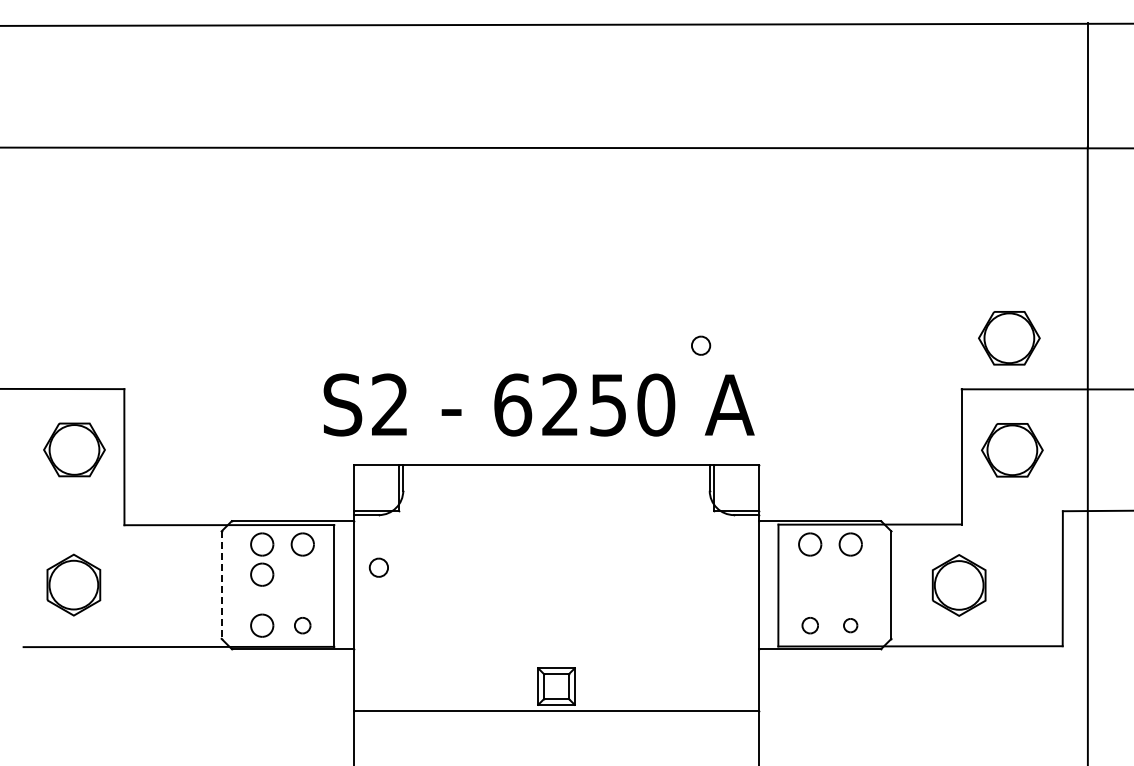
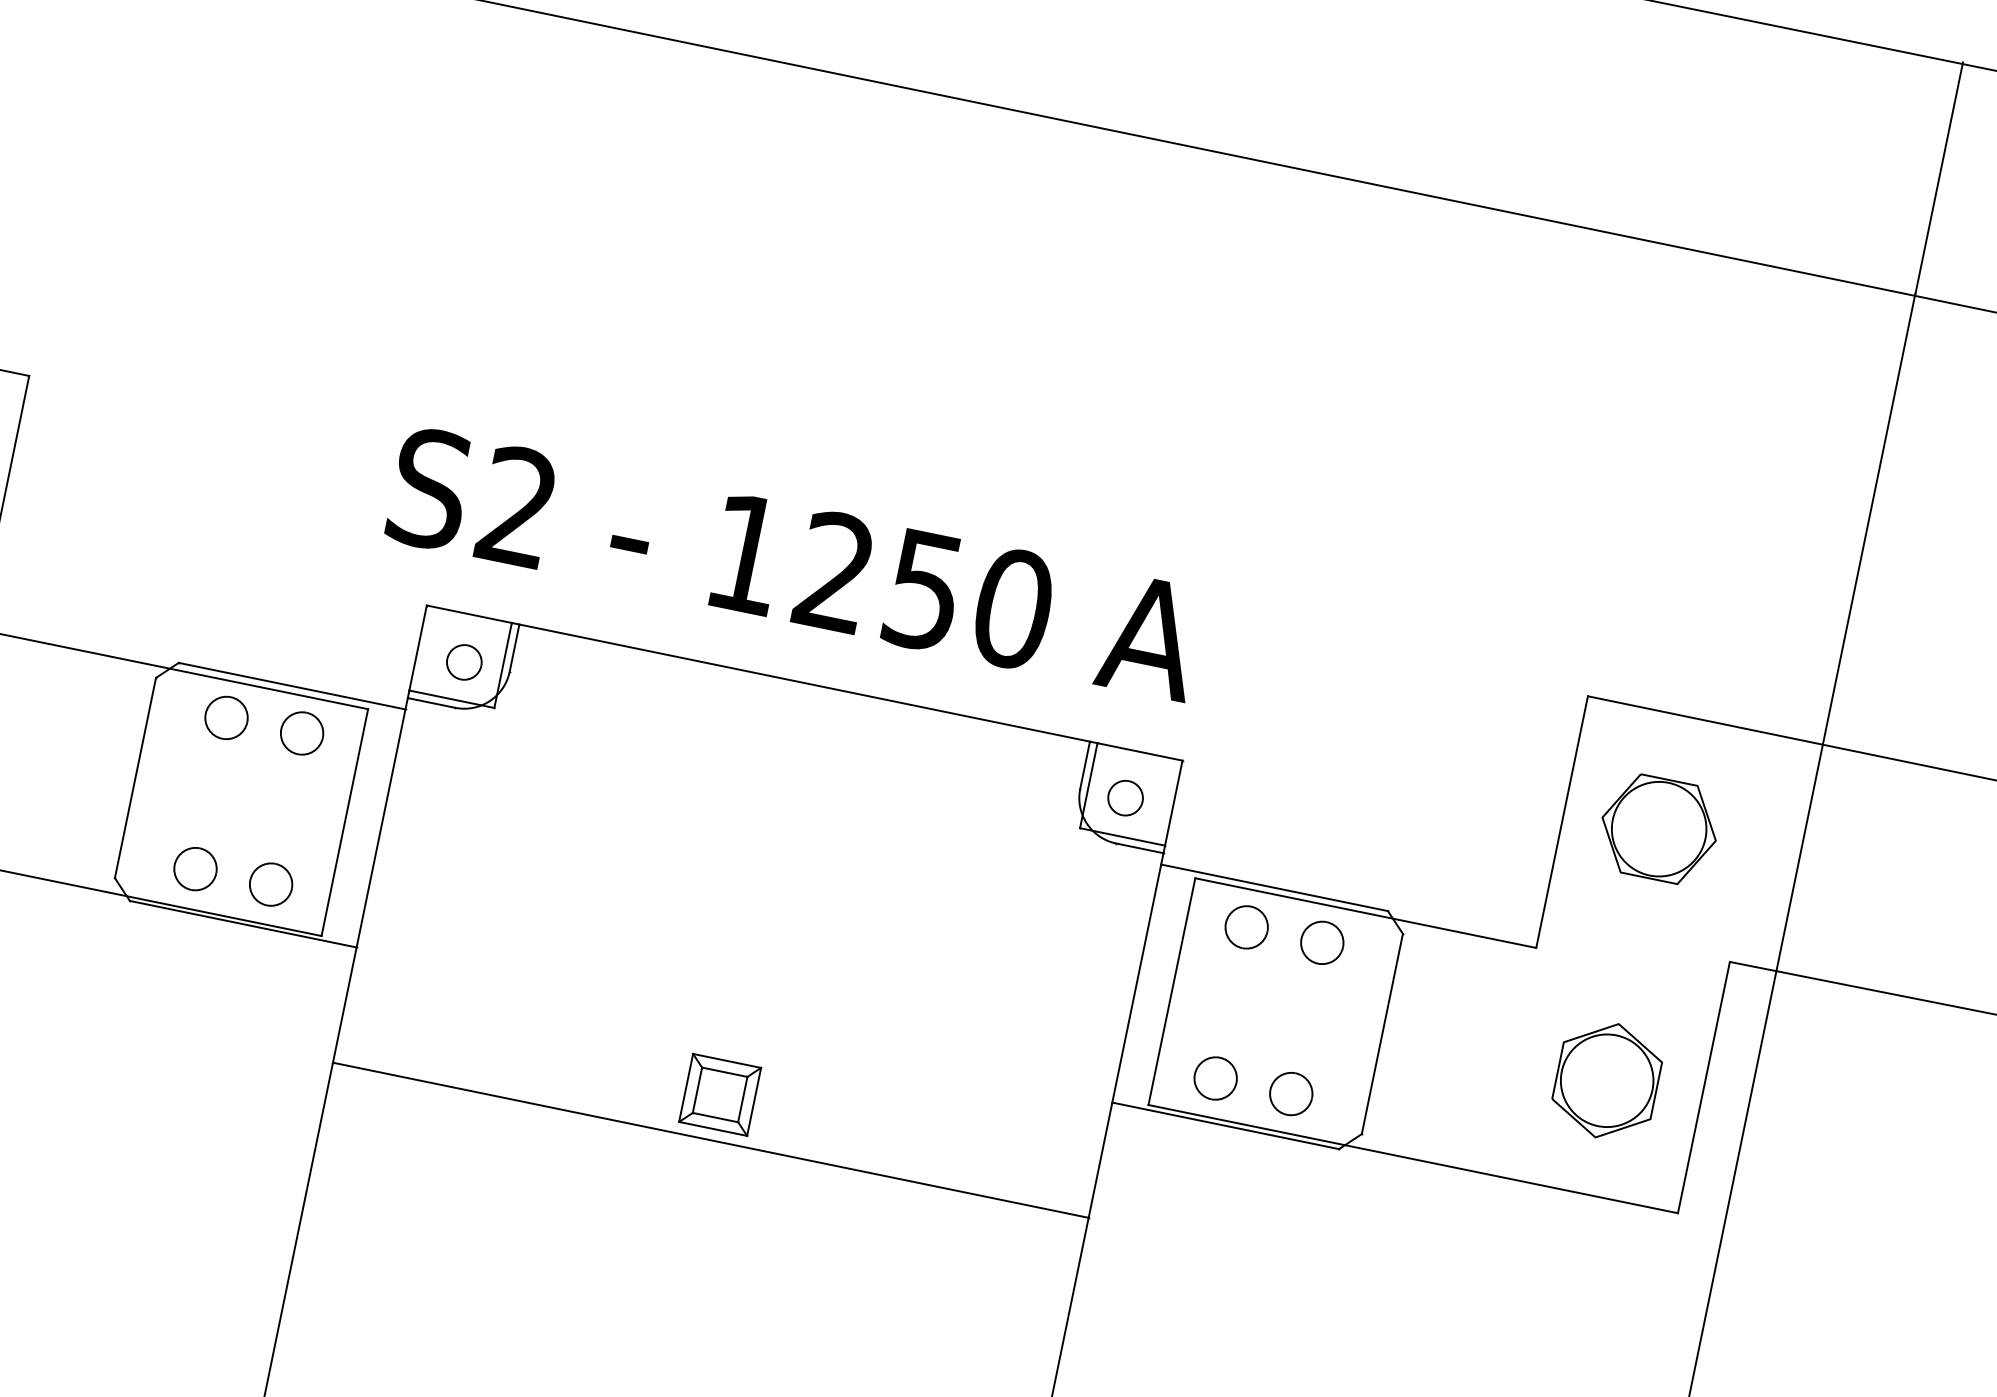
part: (1009, 338) -> (1696, 619), removed
part: (701, 345) -> (1126, 797), moved
text: (513, 404) -> (747, 553), 6250 -> 1250
part: (378, 567) -> (463, 661), moved
part: (262, 574) -> (215, 773), removed
line: (221, 585) -> (135, 778), dashed -> solid
part: (958, 585) -> (1605, 1080), moved
part: (302, 625) -> (270, 884), size x1.43
part: (810, 625) -> (1216, 1078), size x1.43
part: (850, 625) -> (1290, 1093), size x1.67

